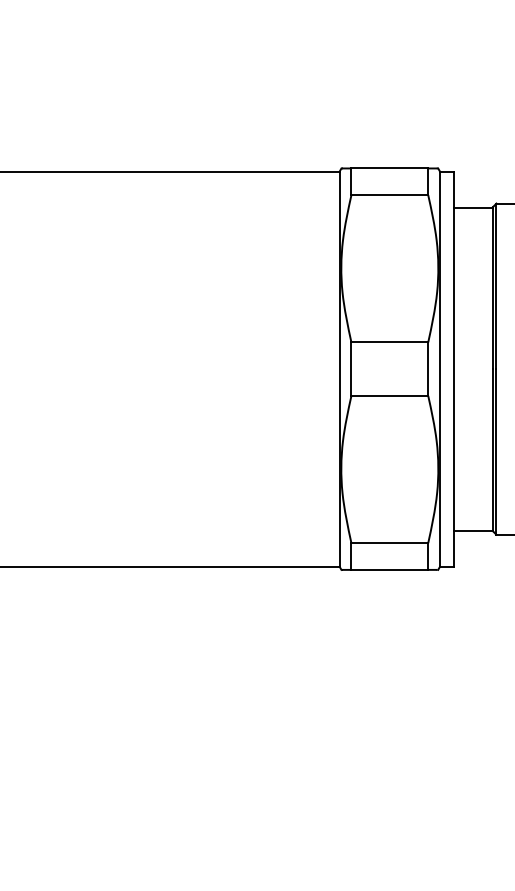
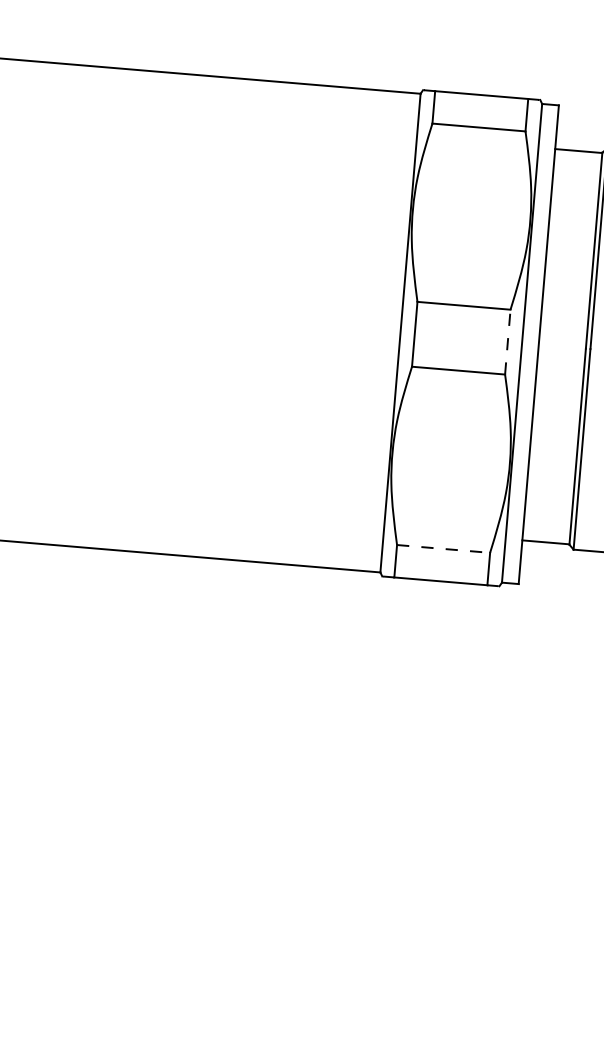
line: (428, 369) -> (508, 342), solid -> dashed
line: (390, 543) -> (444, 549), solid -> dashed

